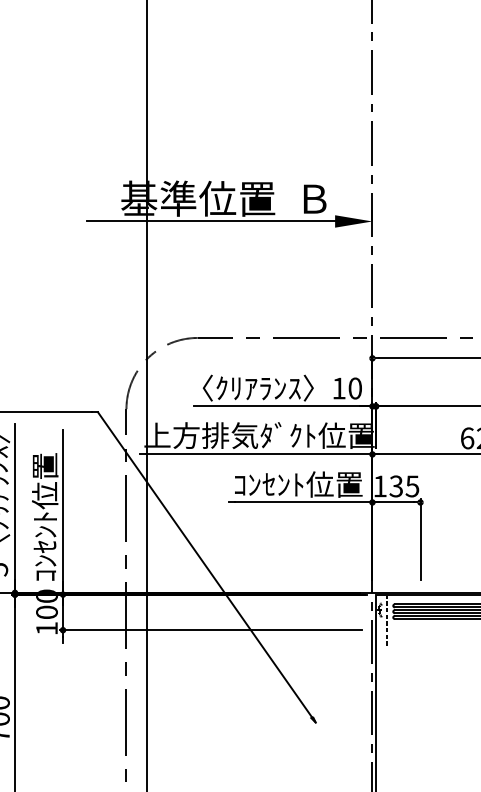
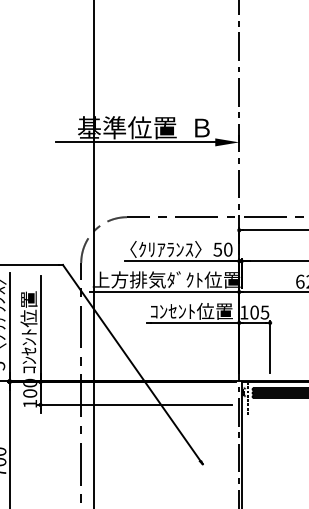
text: (338, 388) -> (217, 249), 10 -> 50
text: (396, 486) -> (254, 312), 135 -> 105

